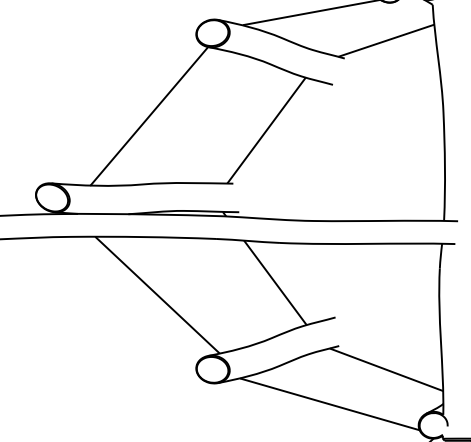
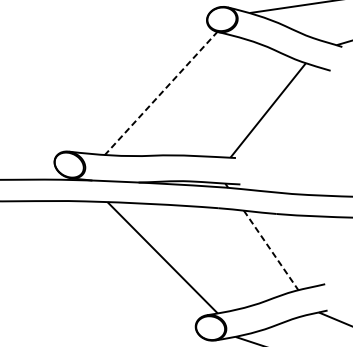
line: (149, 116) -> (161, 93), solid -> dashed
line: (275, 282) -> (271, 250), solid -> dashed

